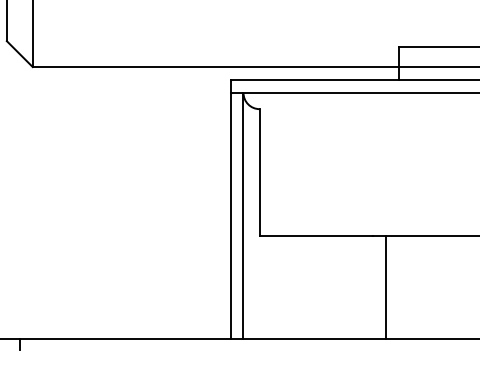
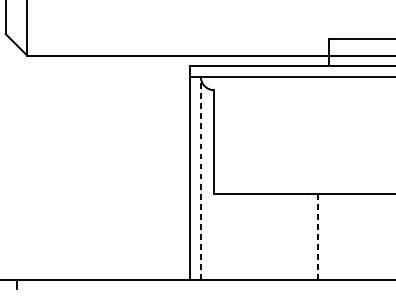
line: (243, 215) -> (200, 177), solid -> dashed
line: (386, 287) -> (318, 237), solid -> dashed

